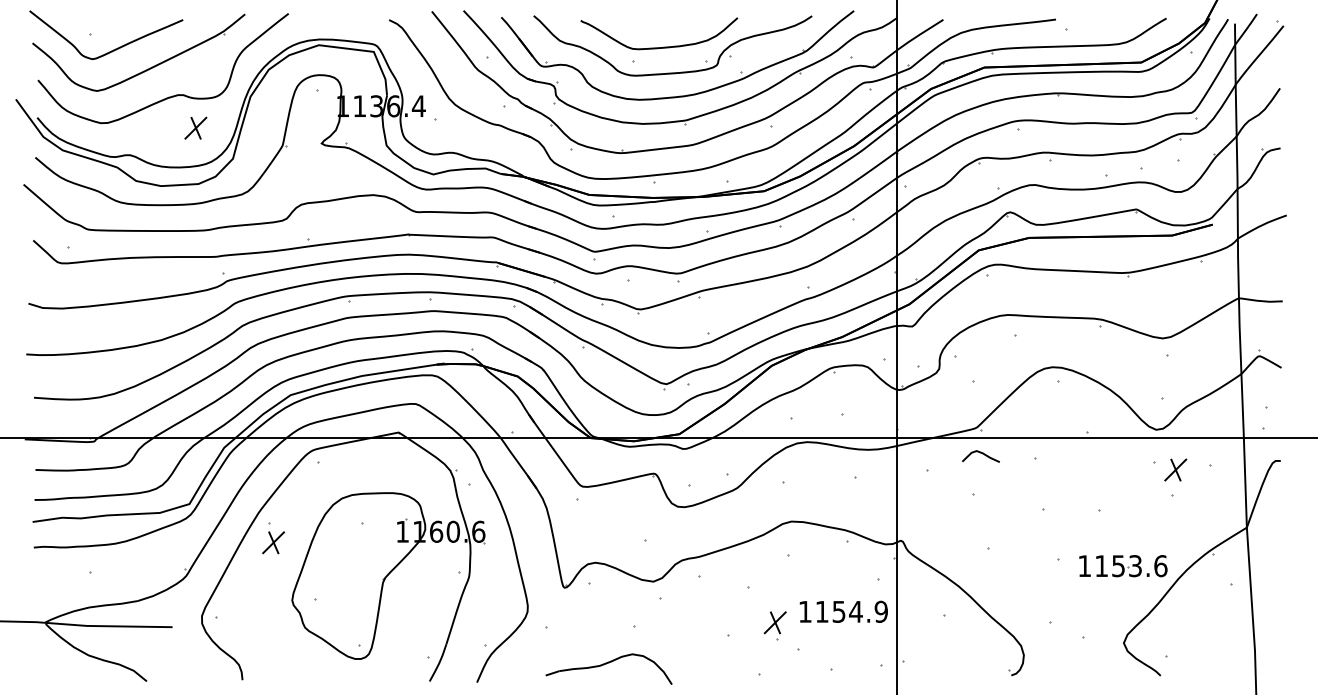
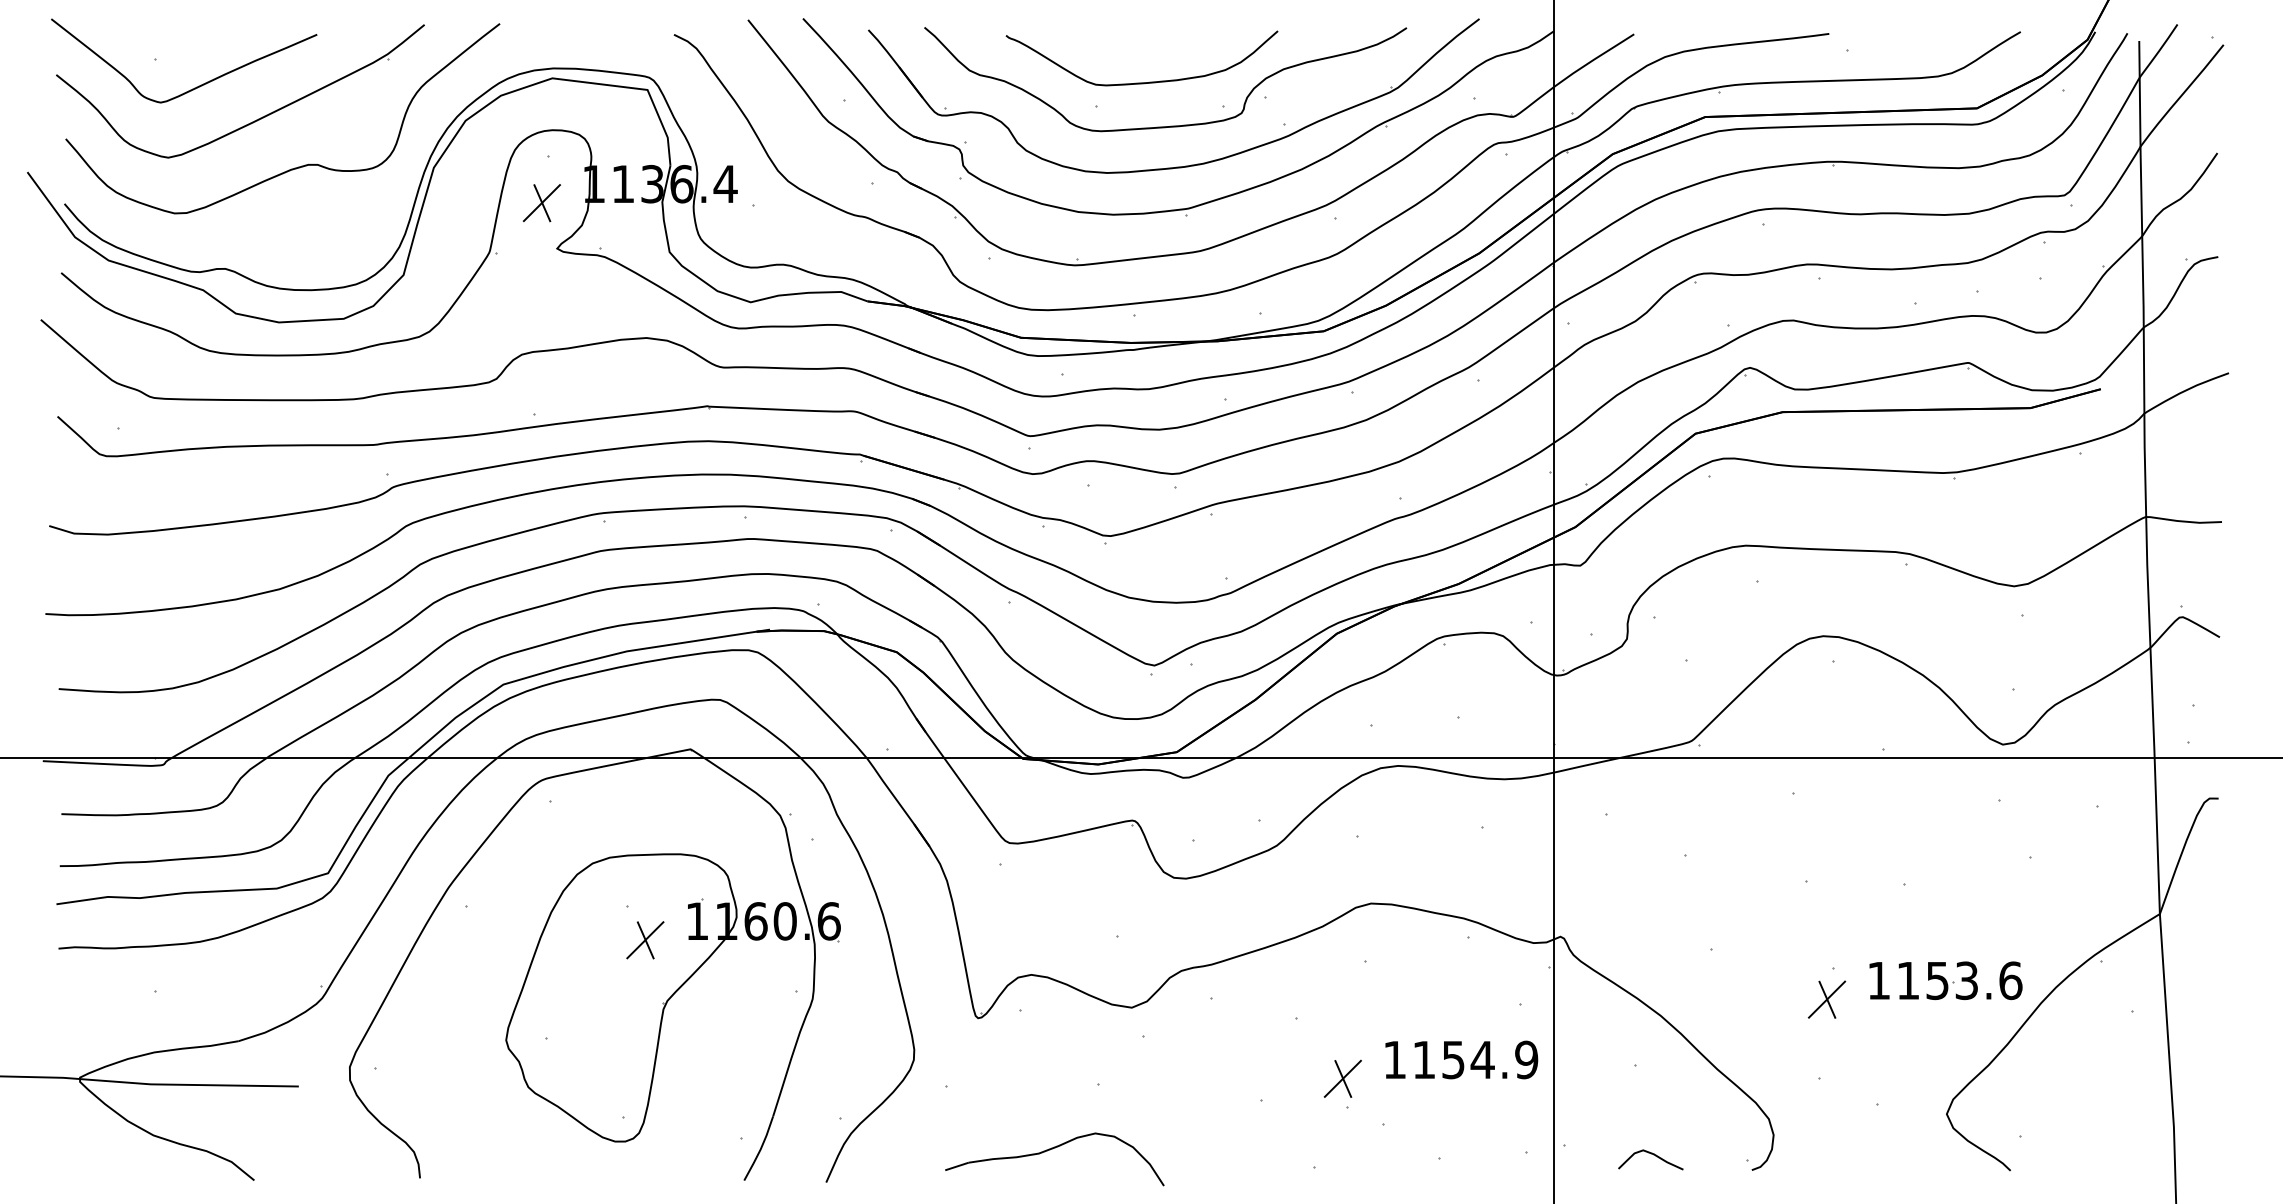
part: (195, 127) -> (541, 201), moved
curve: (982, 454) -> (1653, 1156), moved
part: (1175, 469) -> (1826, 998), moved
part: (273, 542) -> (645, 939), moved

